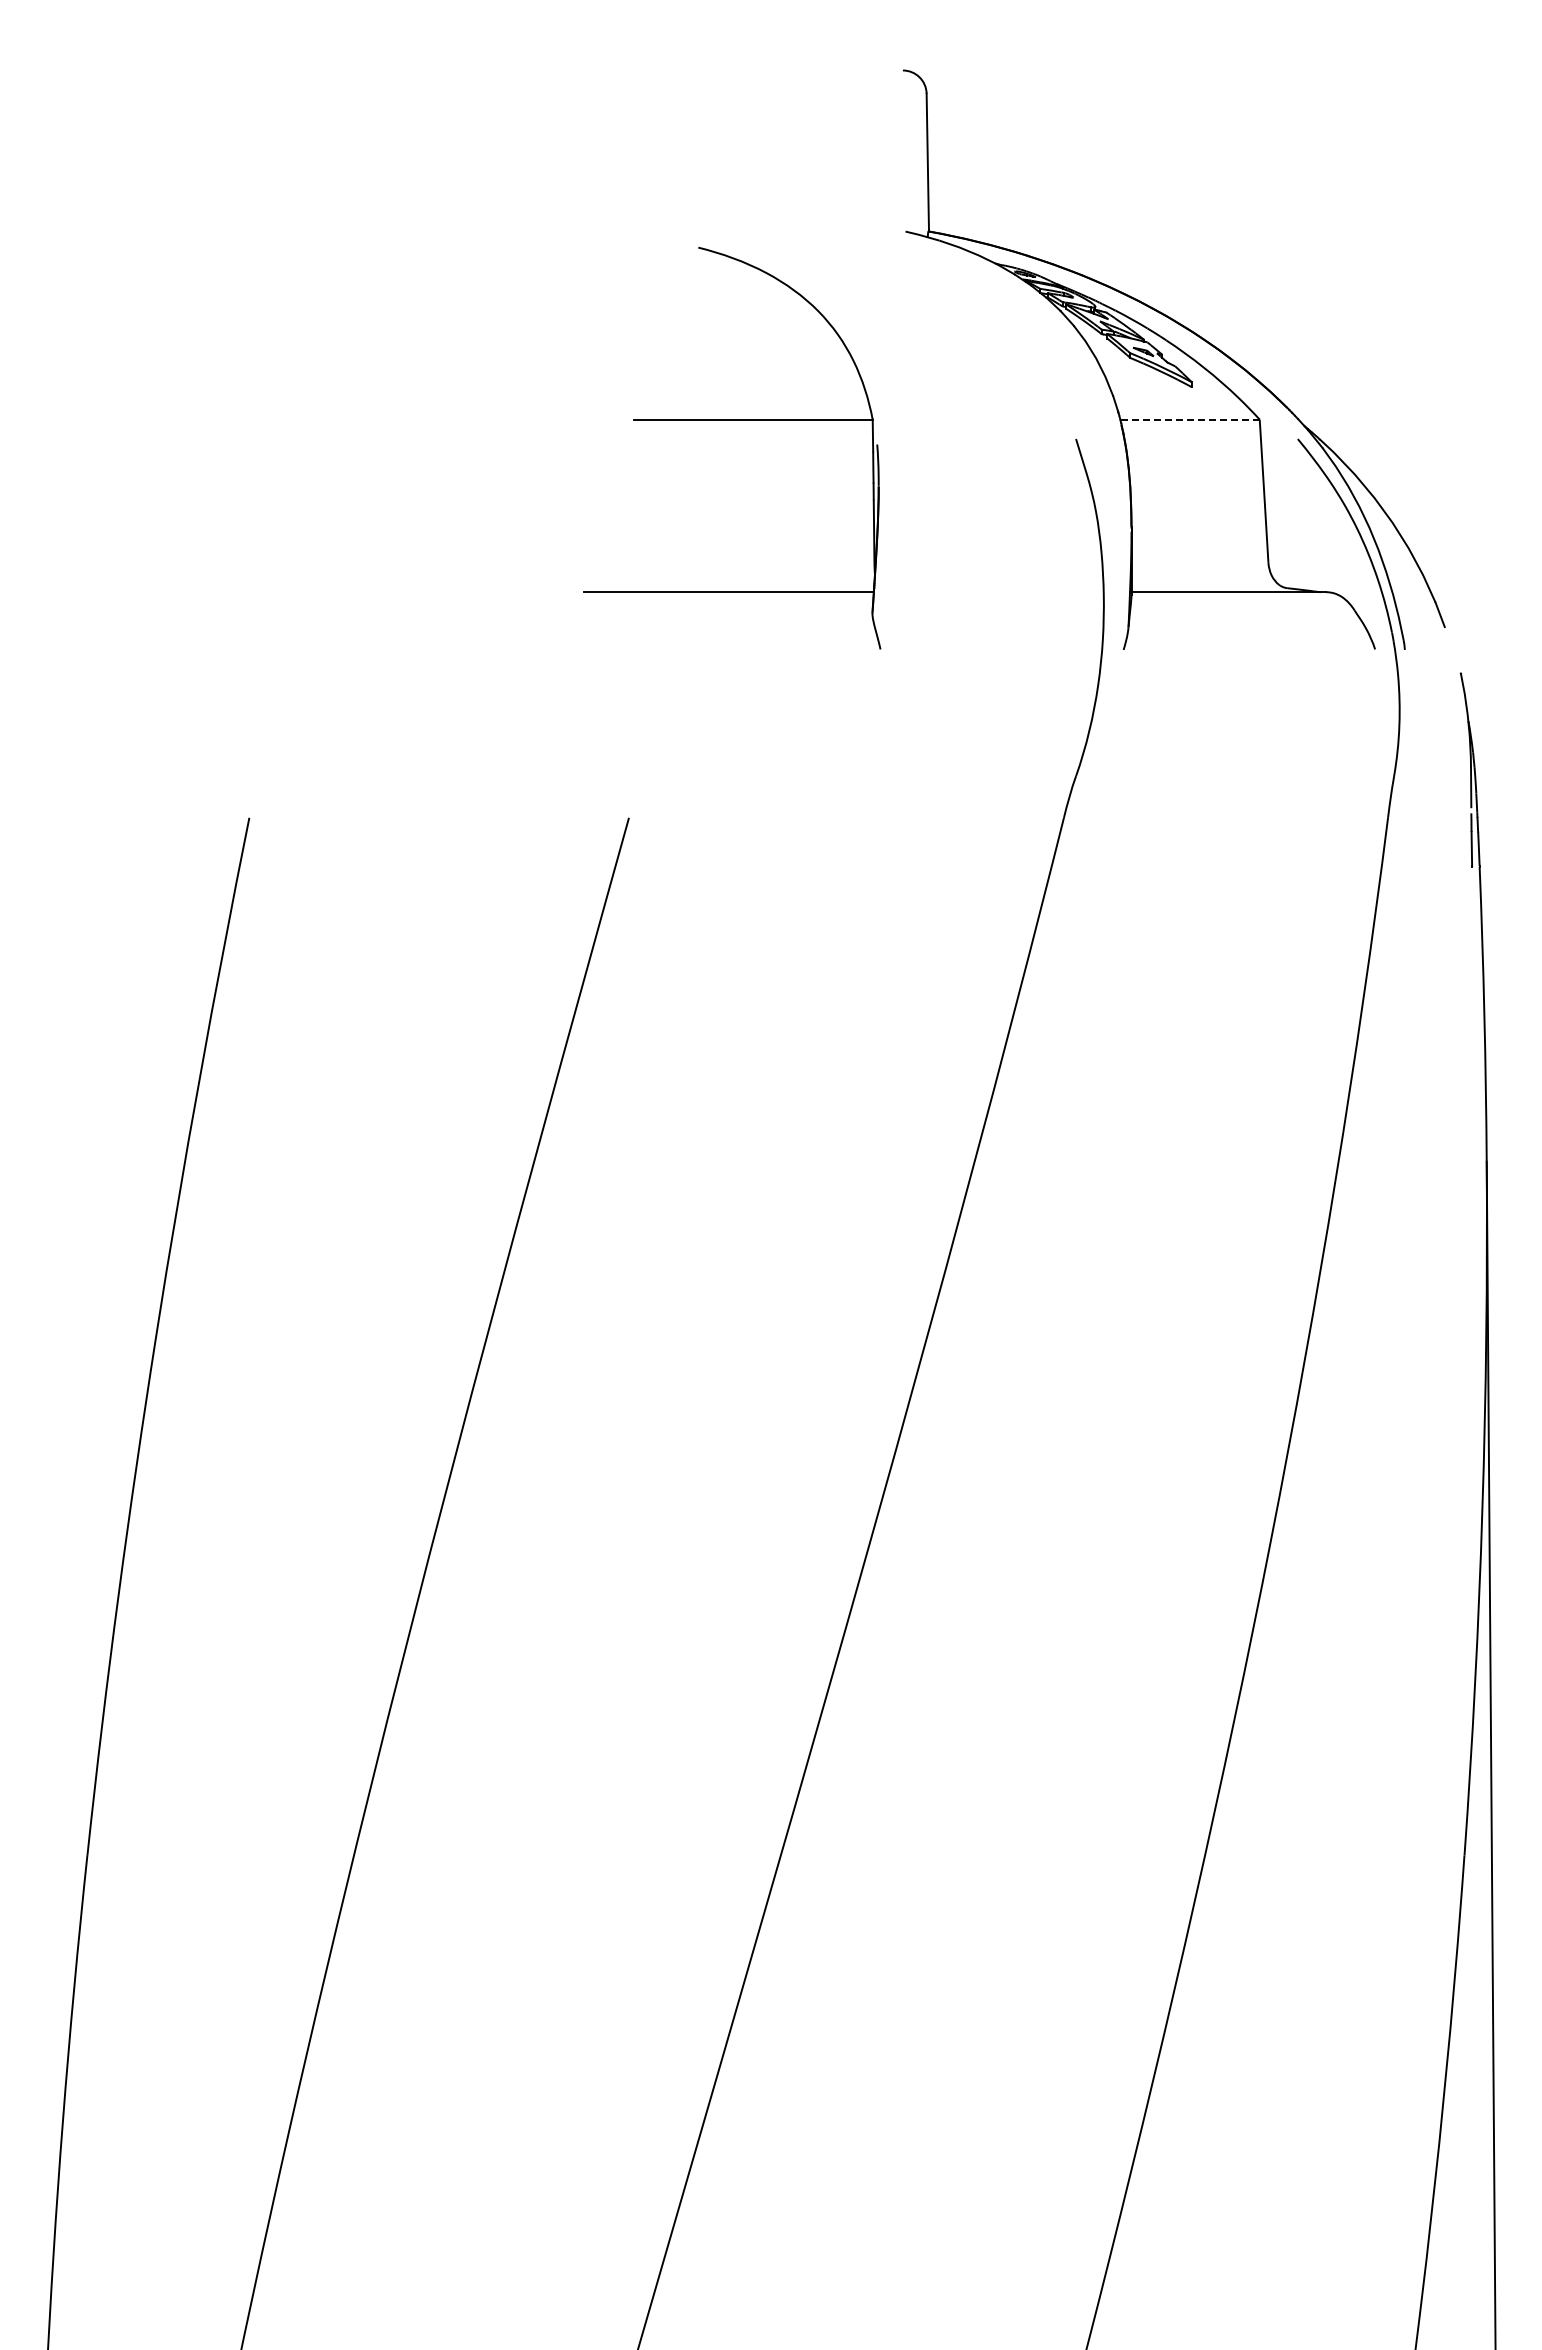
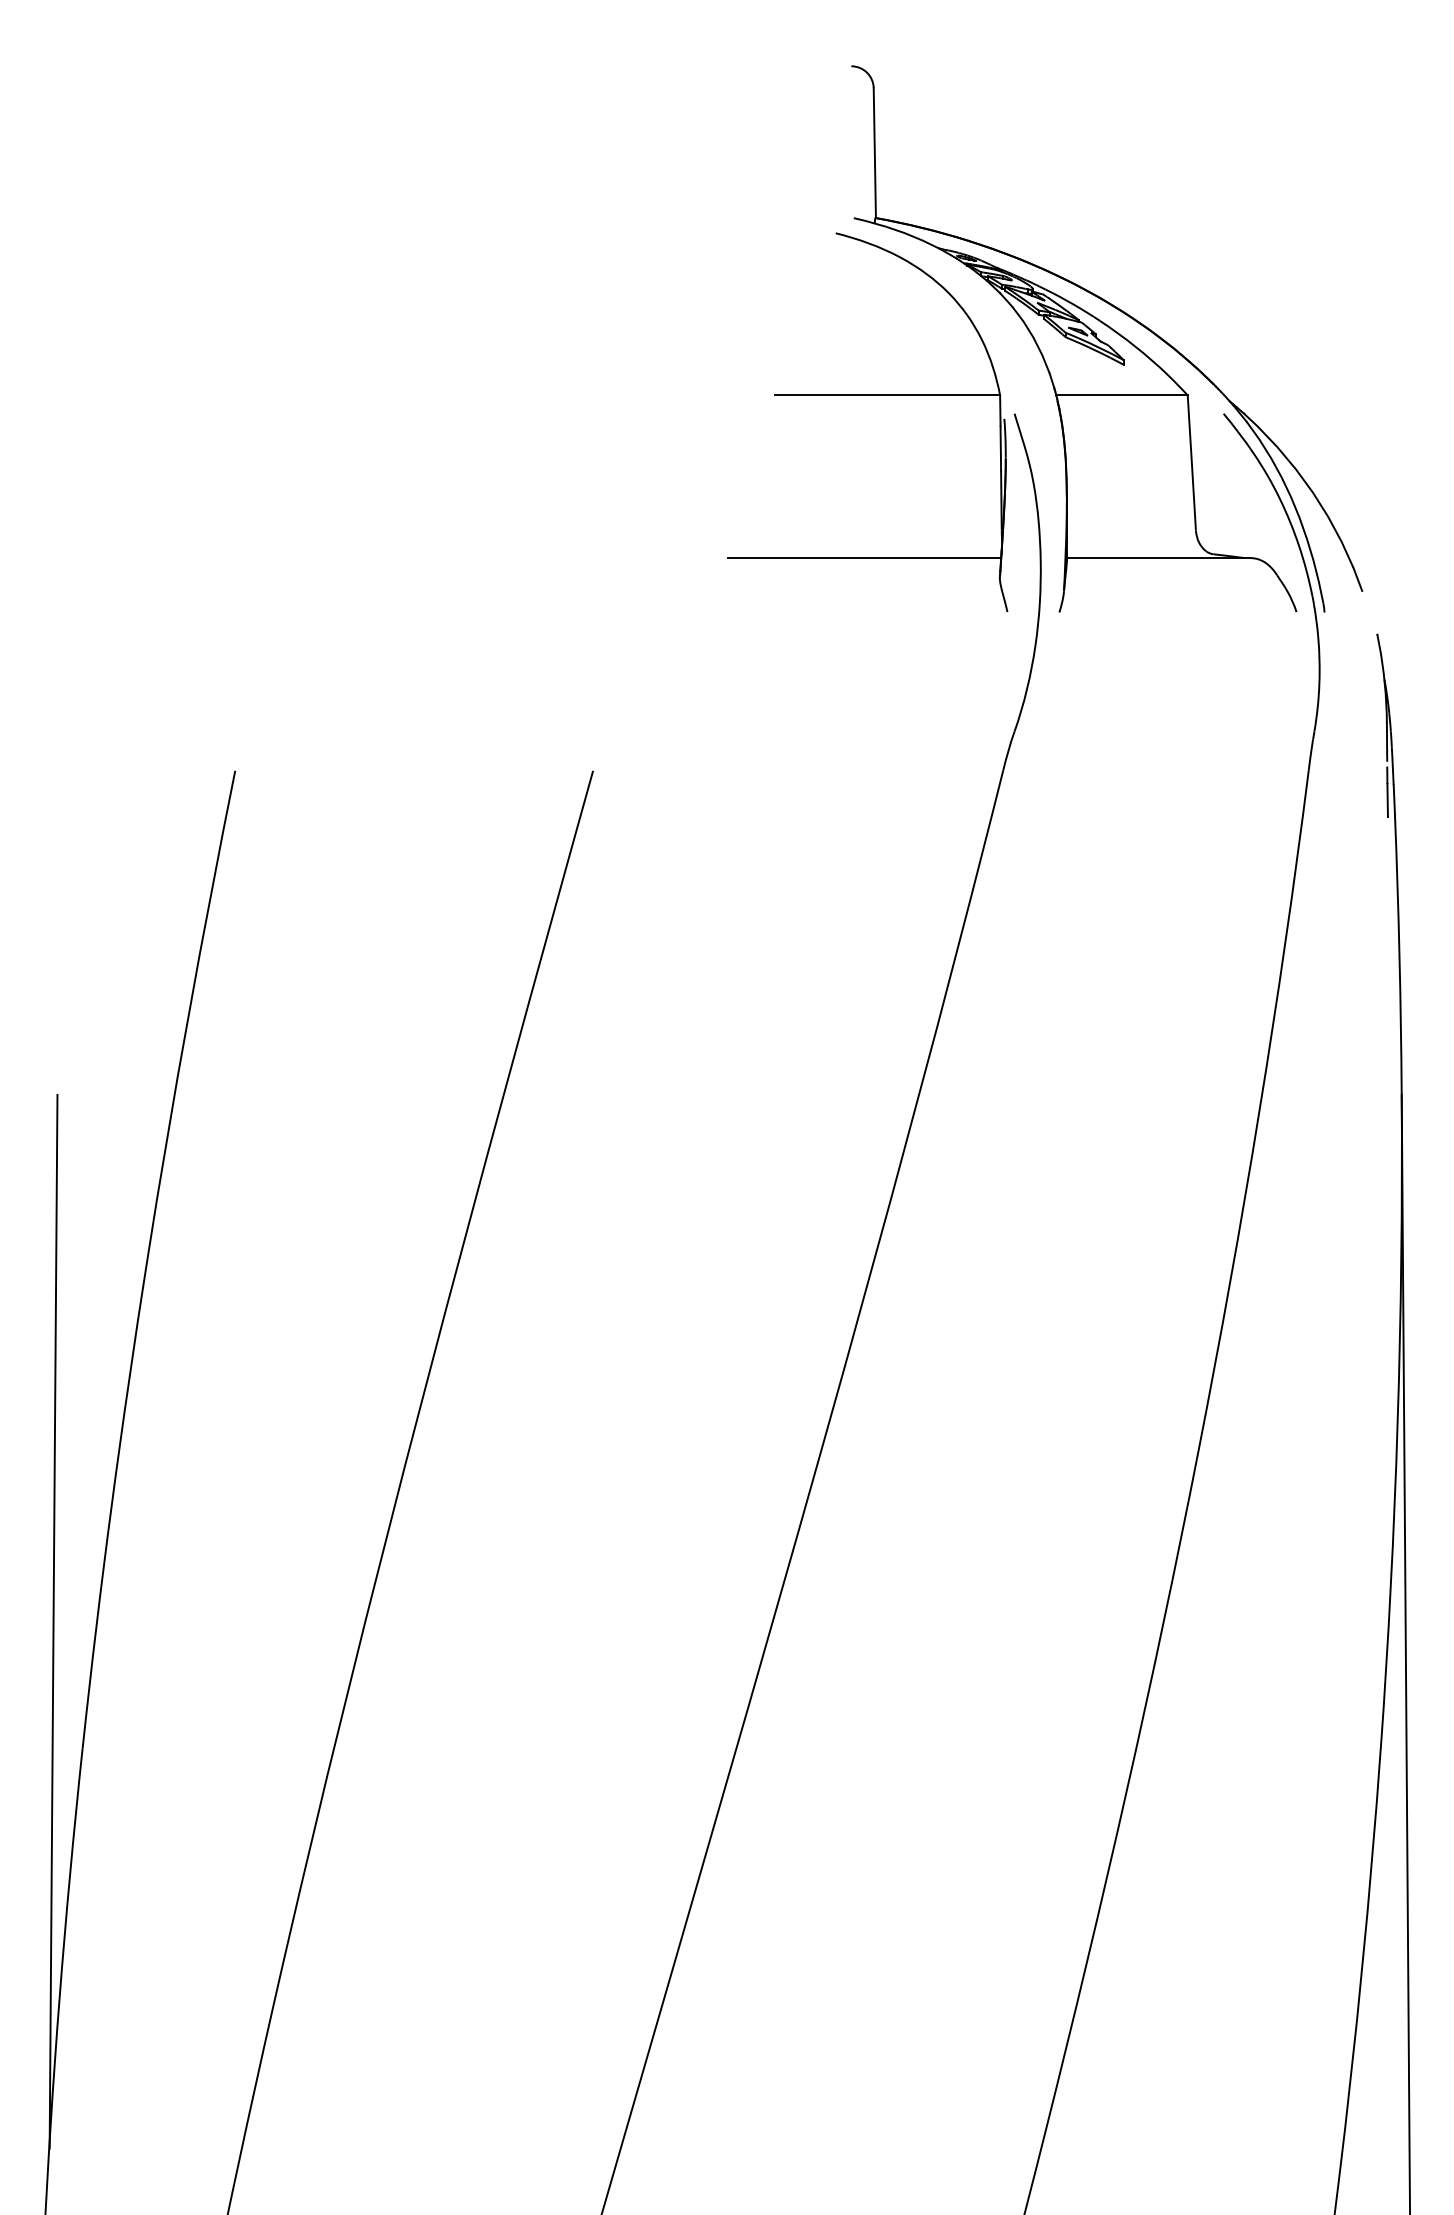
line: (1190, 419) -> (1122, 395), dashed -> solid
part: (732, 420) -> (867, 396), moved
line: (56, 1720) -> (53, 1621), added

